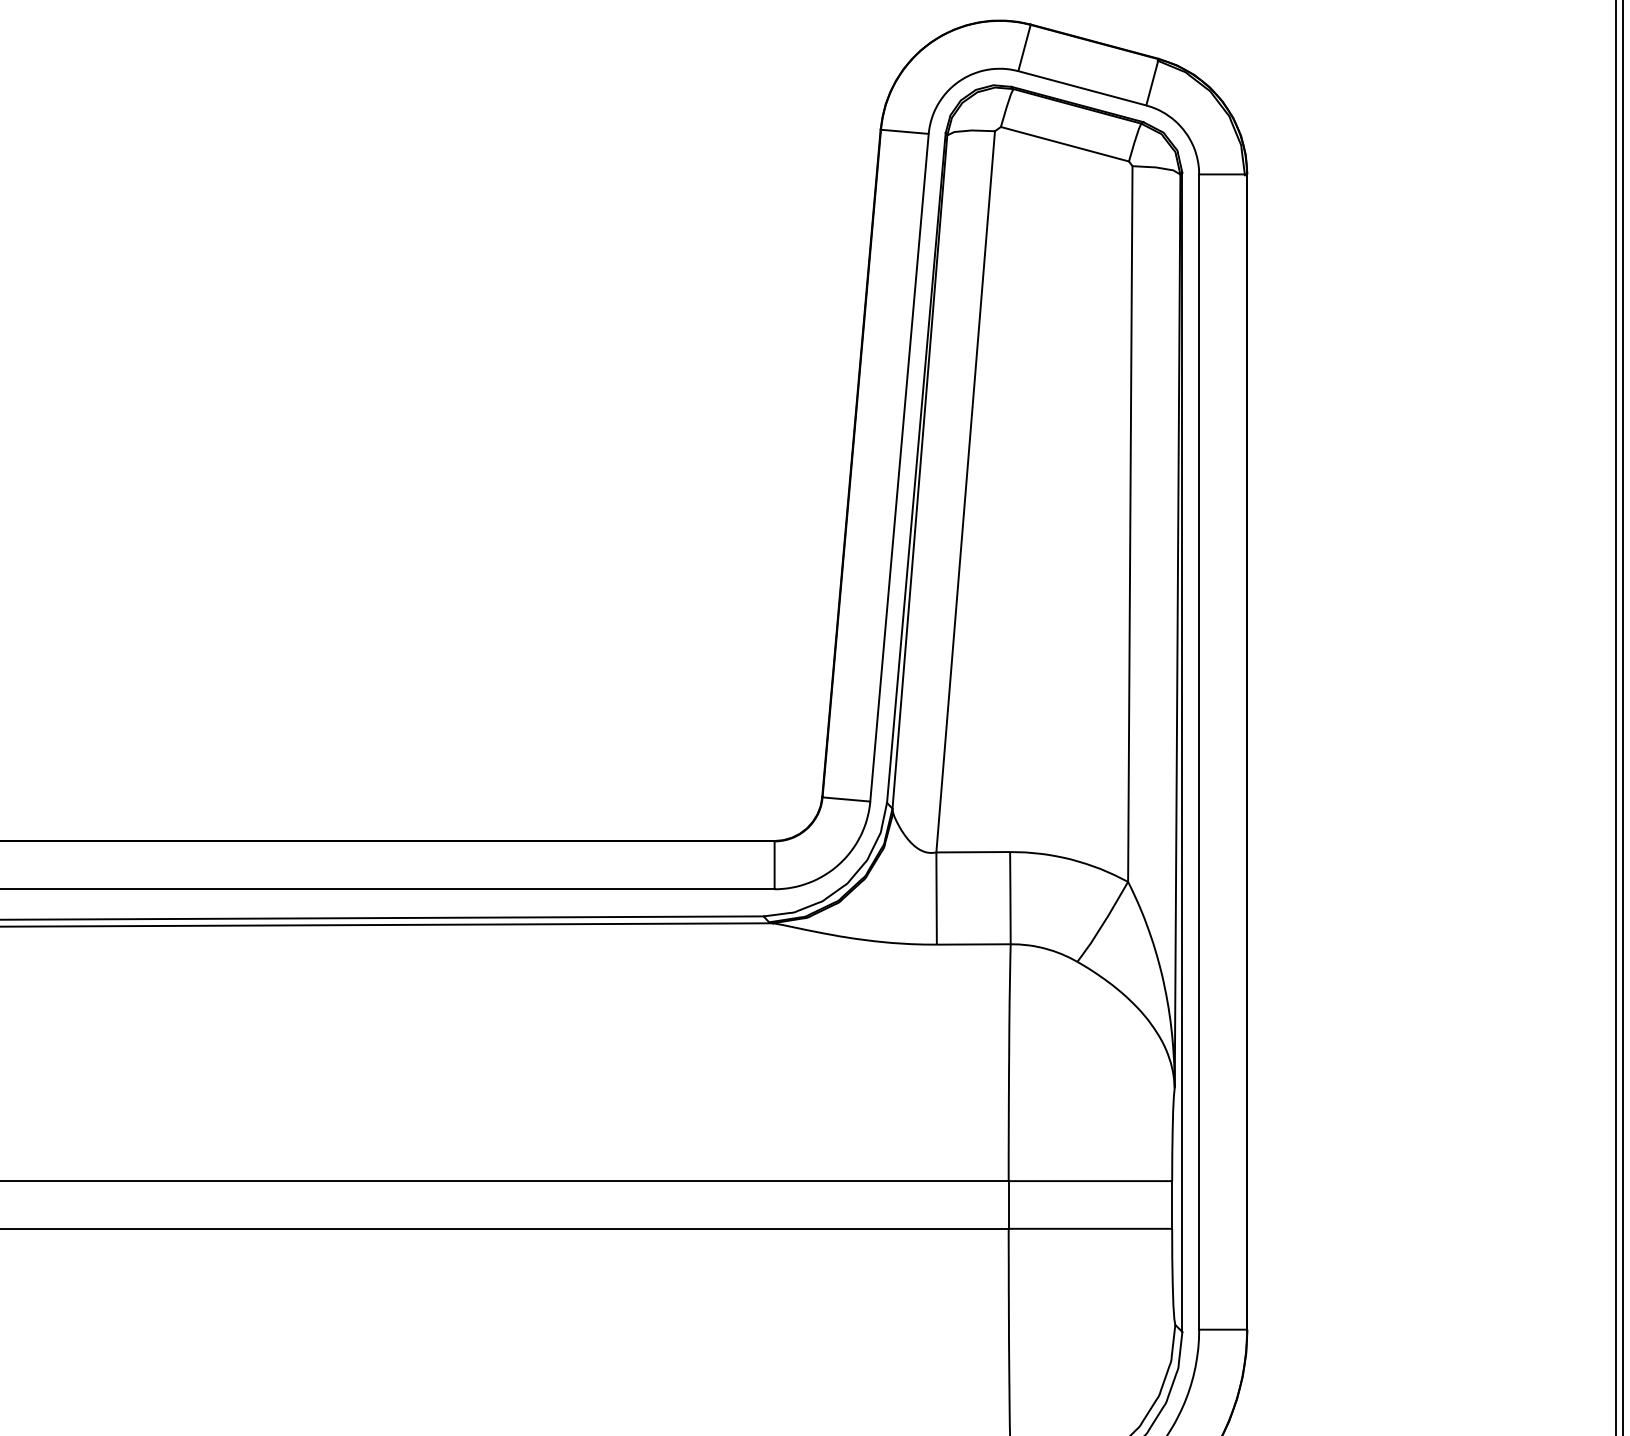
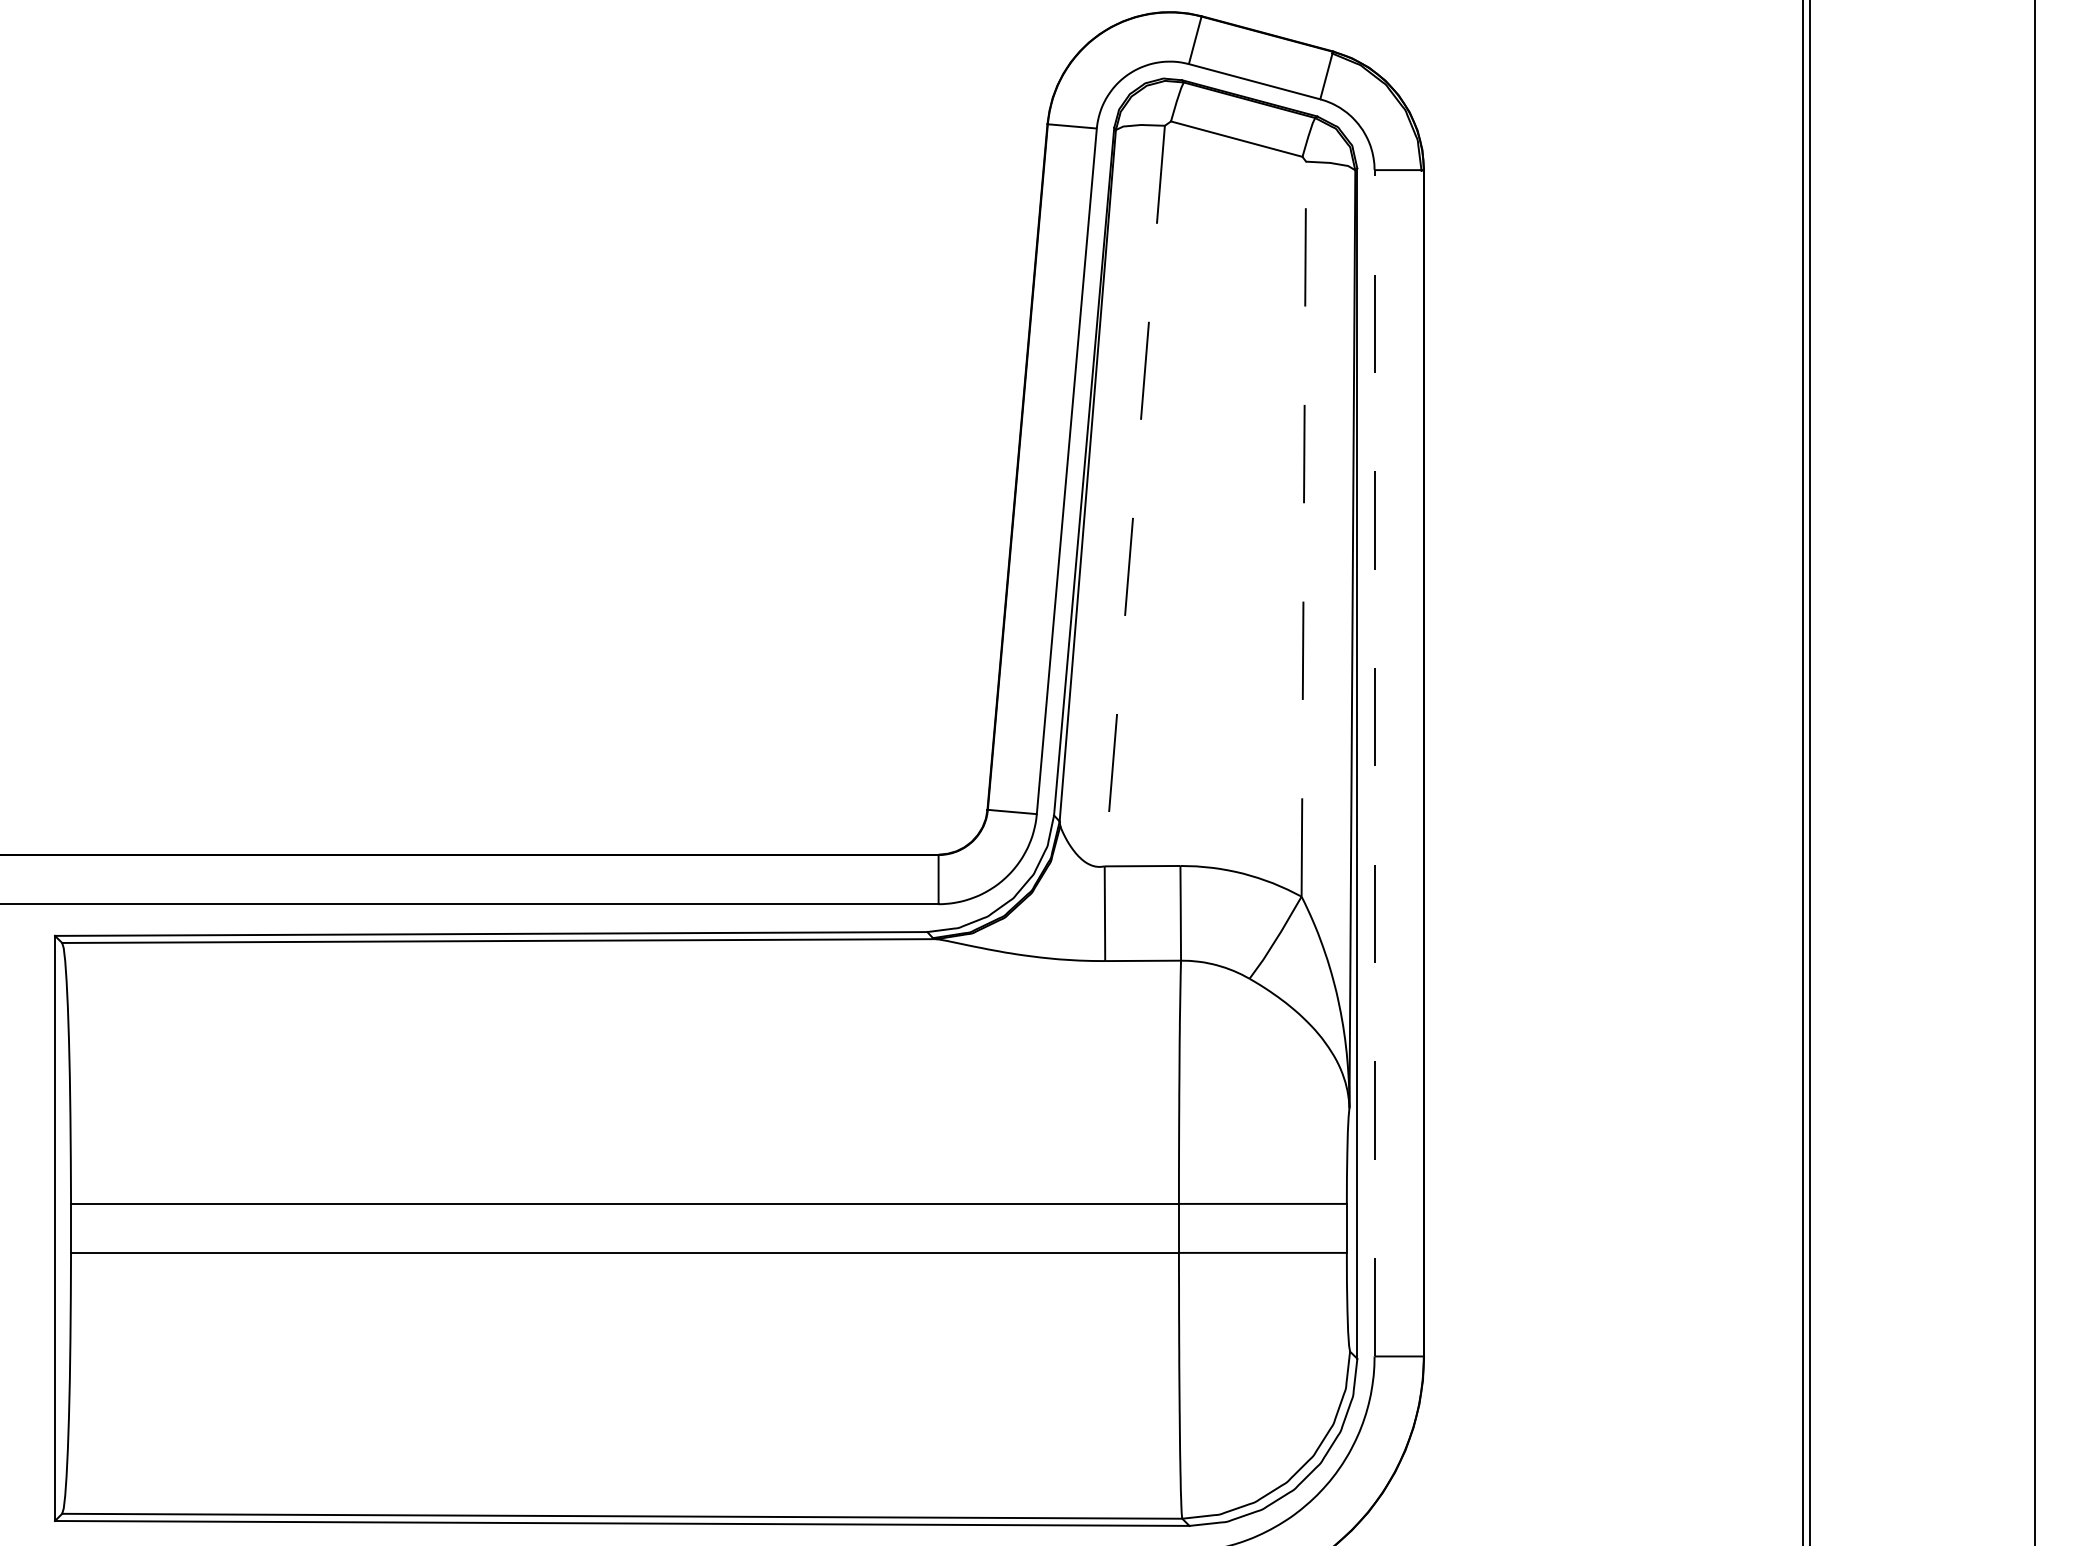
line: (965, 492) -> (1134, 496), solid -> dashed
line: (1129, 523) -> (1303, 528), solid -> dashed
line: (1199, 751) -> (1374, 762), solid -> dashed

